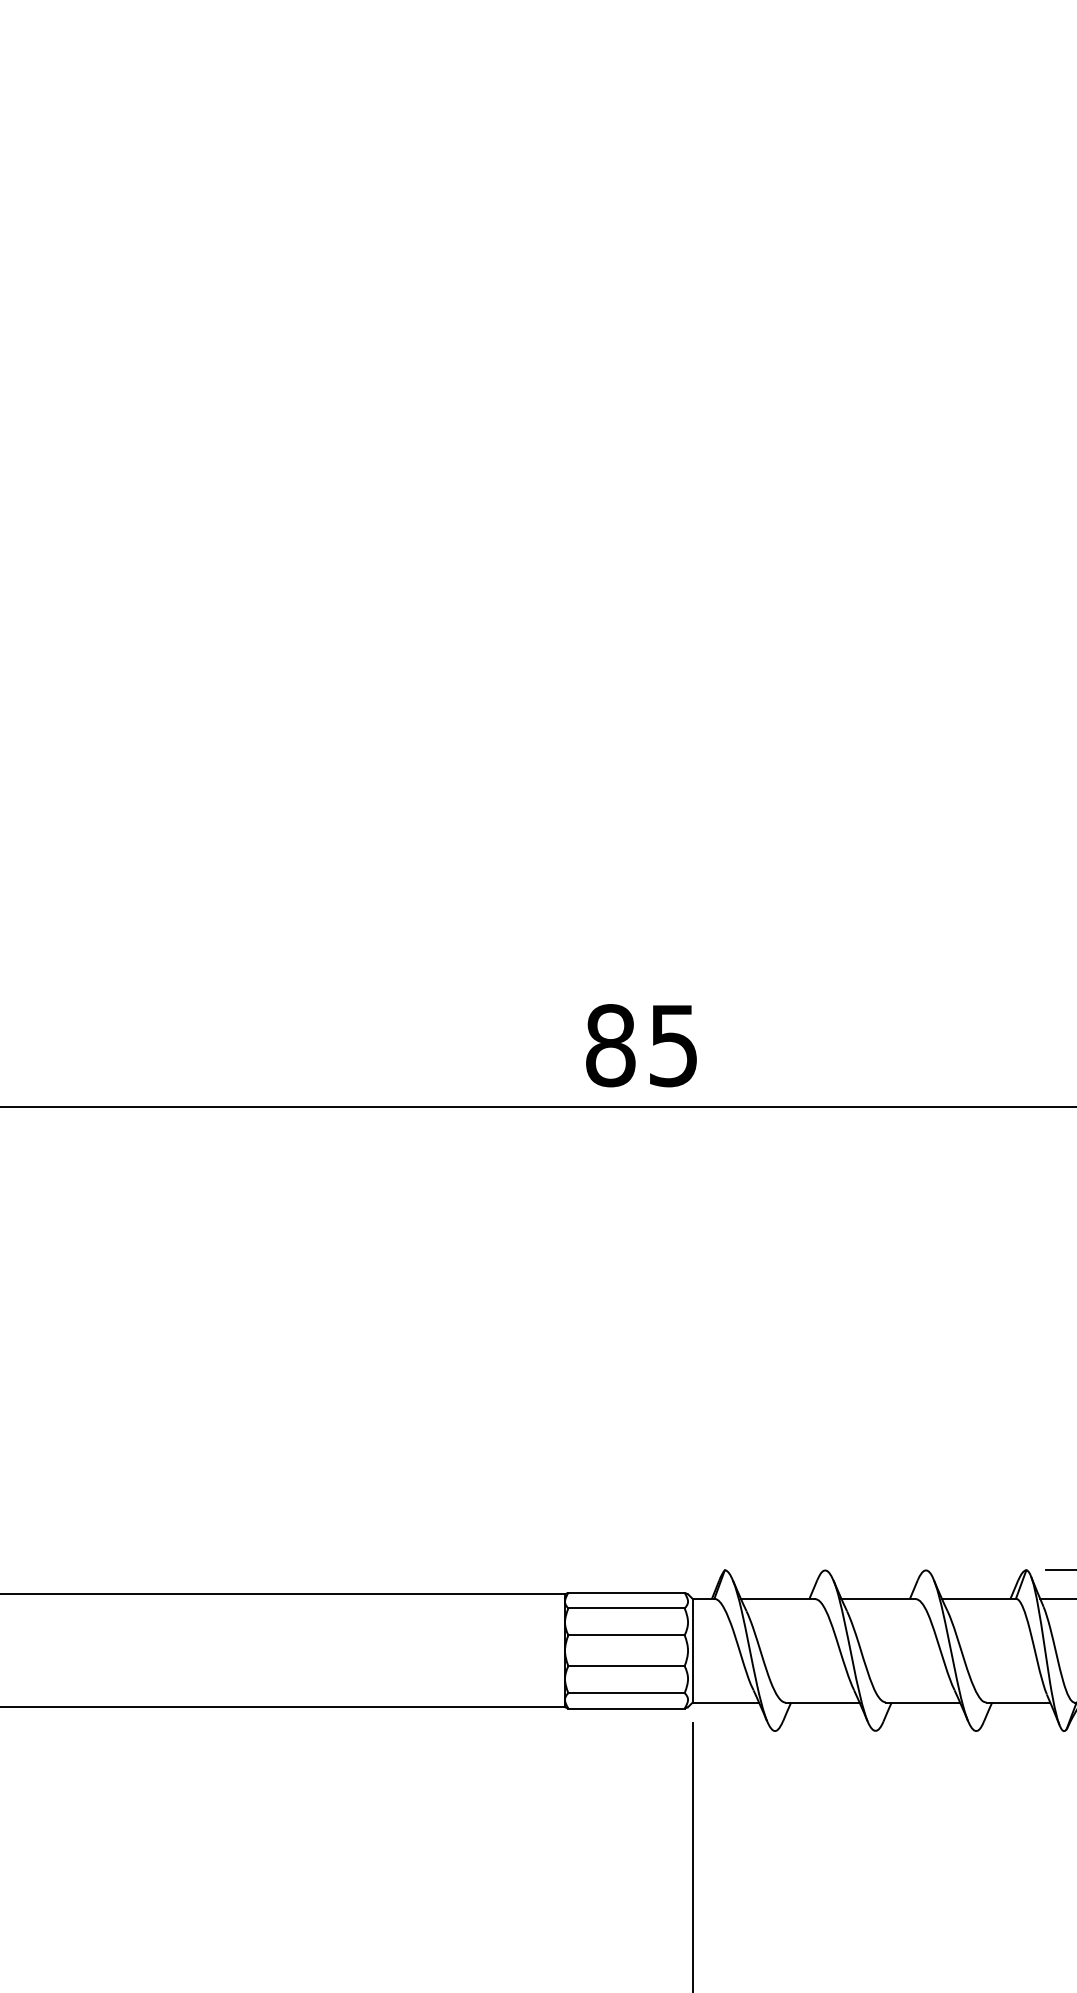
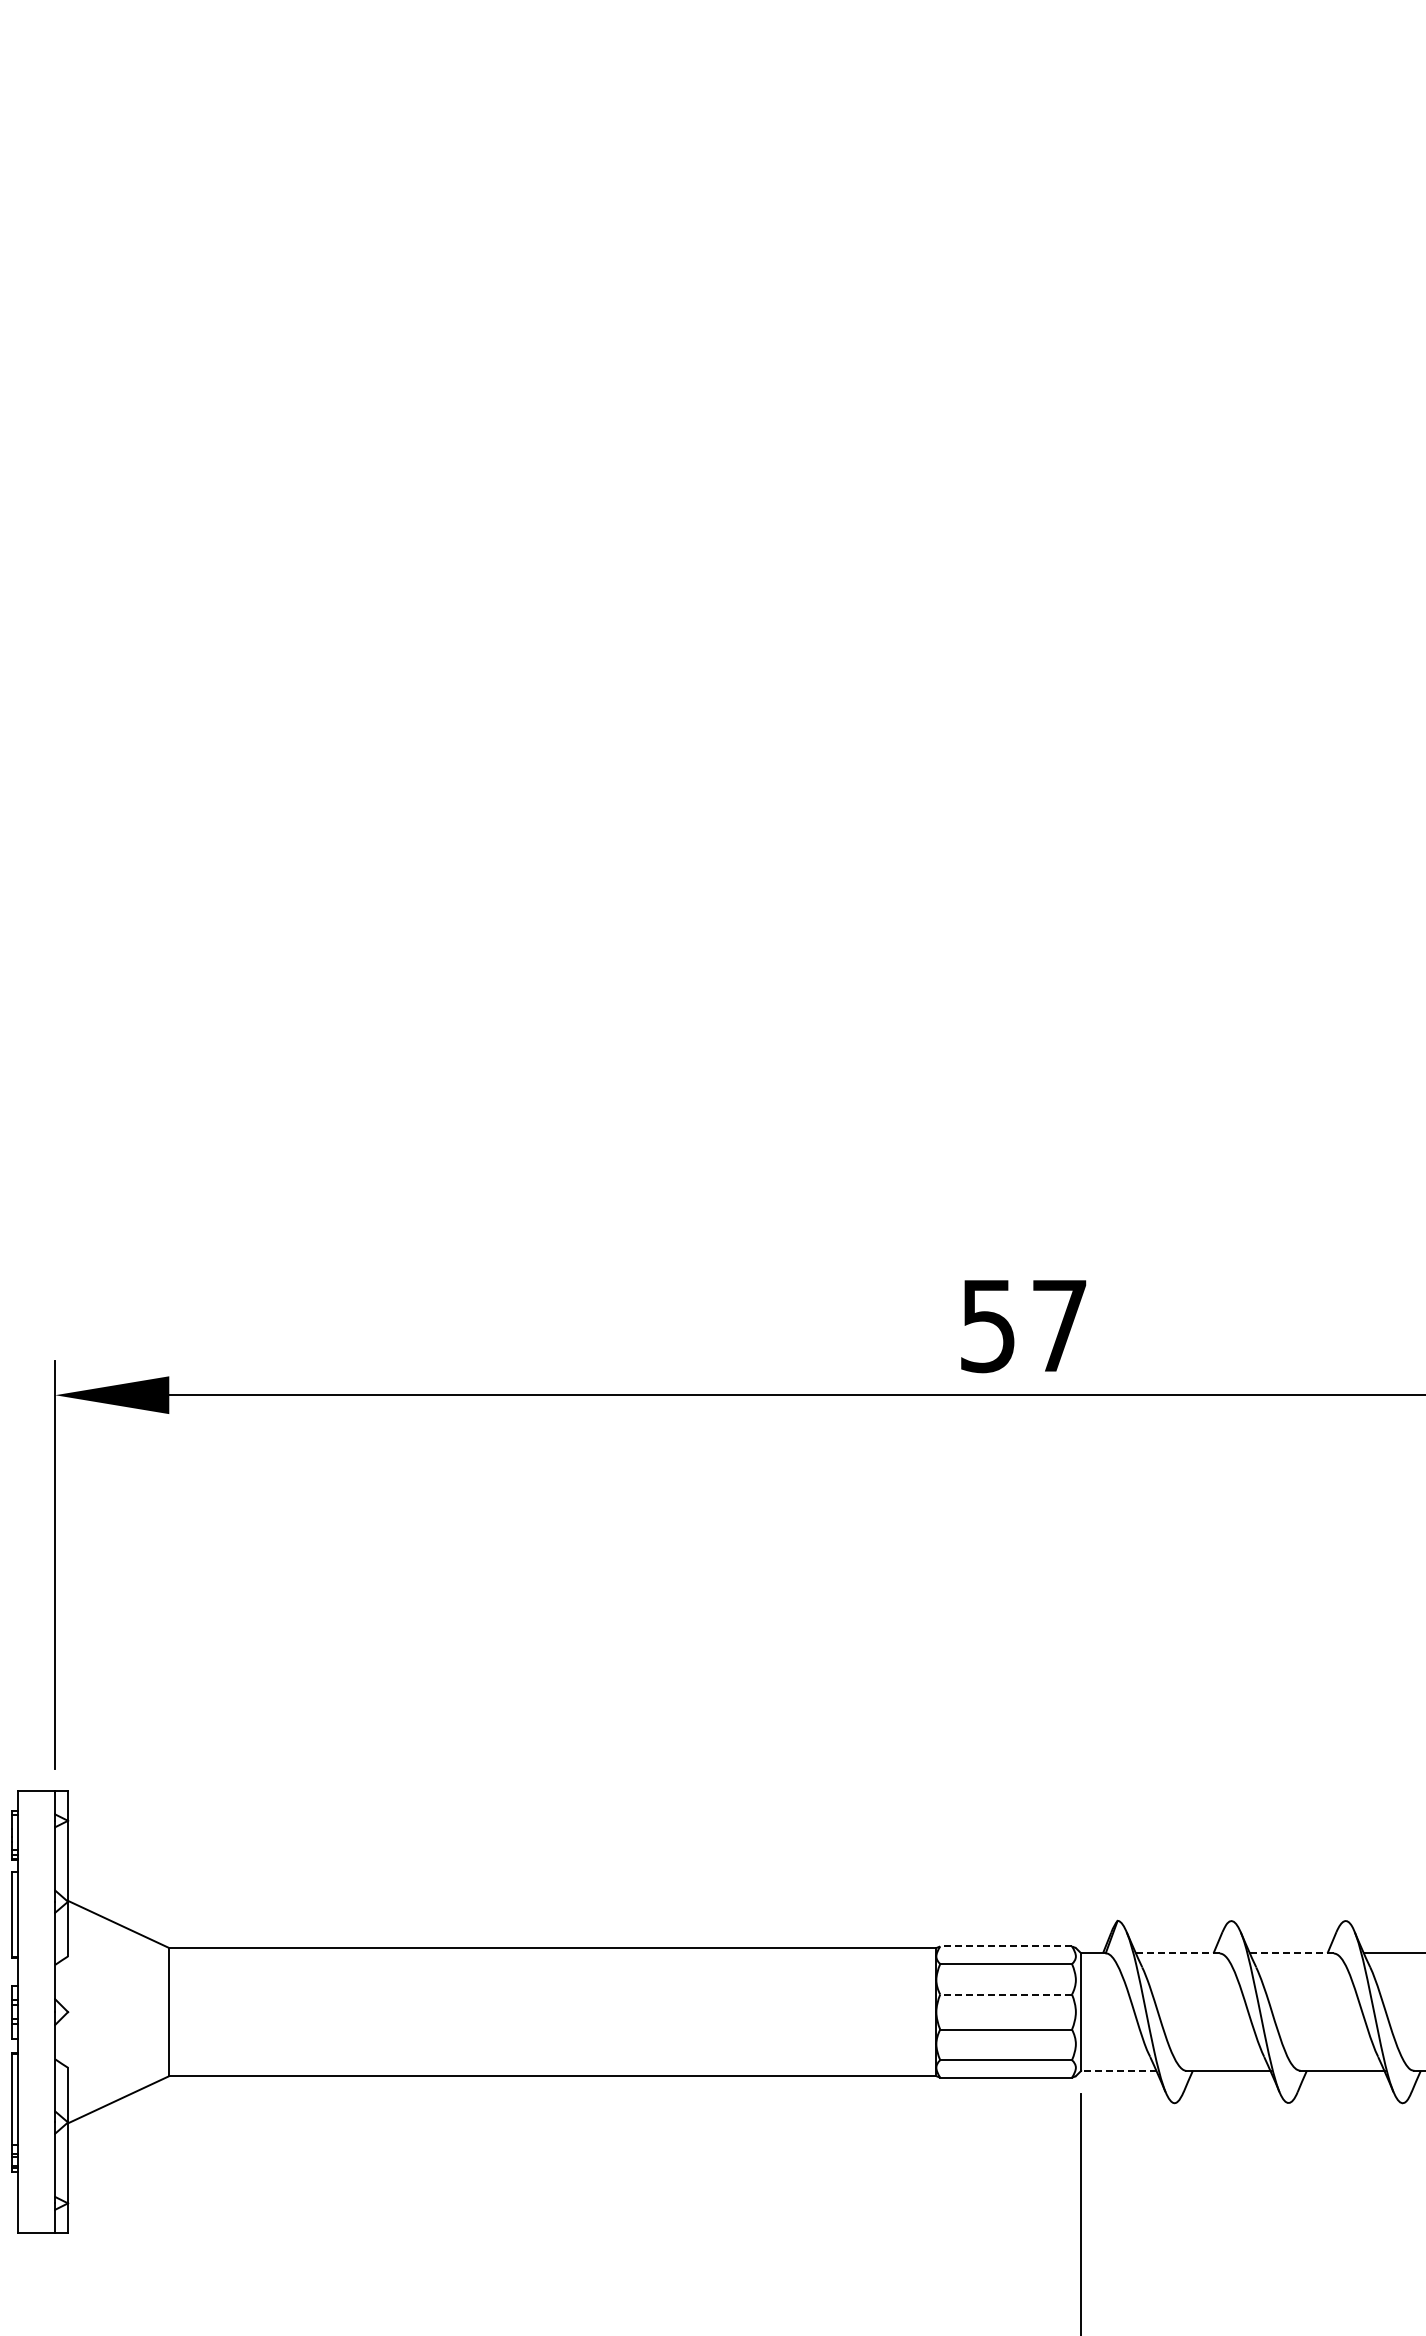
text: (641, 1045) -> (1023, 1325), 85 -> 57
line: (626, 1592) -> (1006, 1946), solid -> dashed
line: (777, 1599) -> (1177, 1953), solid -> dashed
line: (878, 1599) -> (1291, 1953), solid -> dashed
line: (626, 1635) -> (1006, 1994), solid -> dashed
line: (725, 1702) -> (1118, 2070), solid -> dashed

